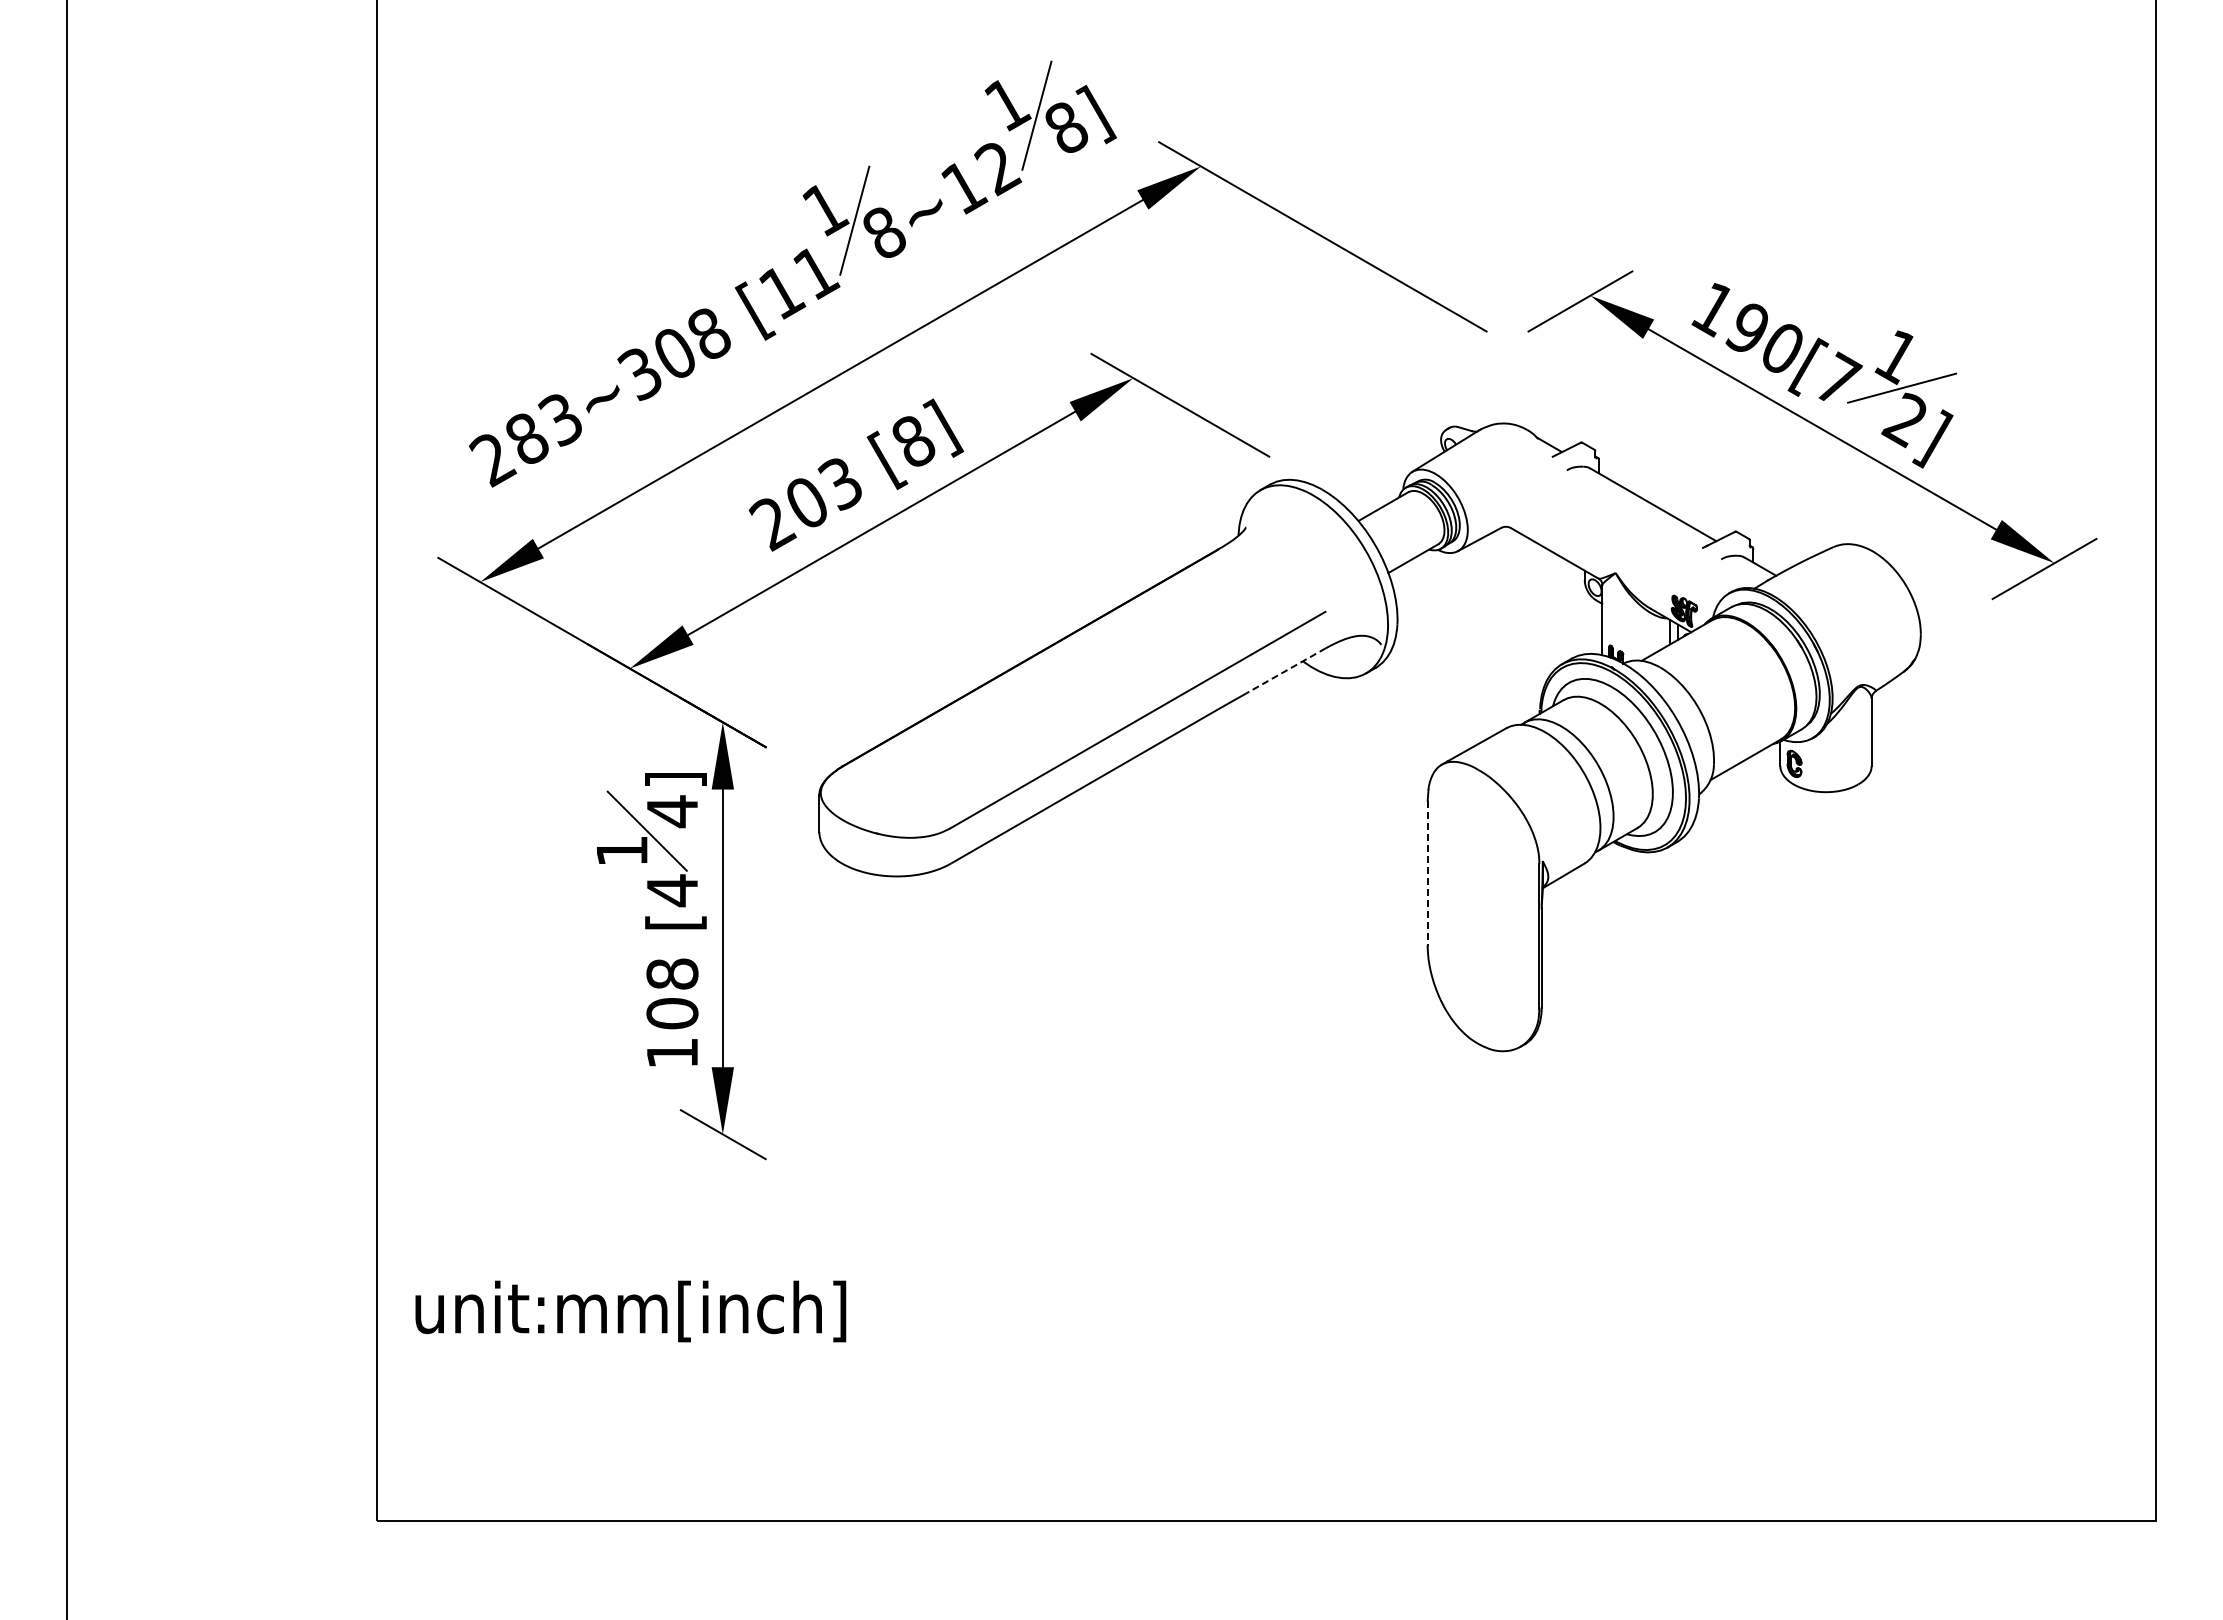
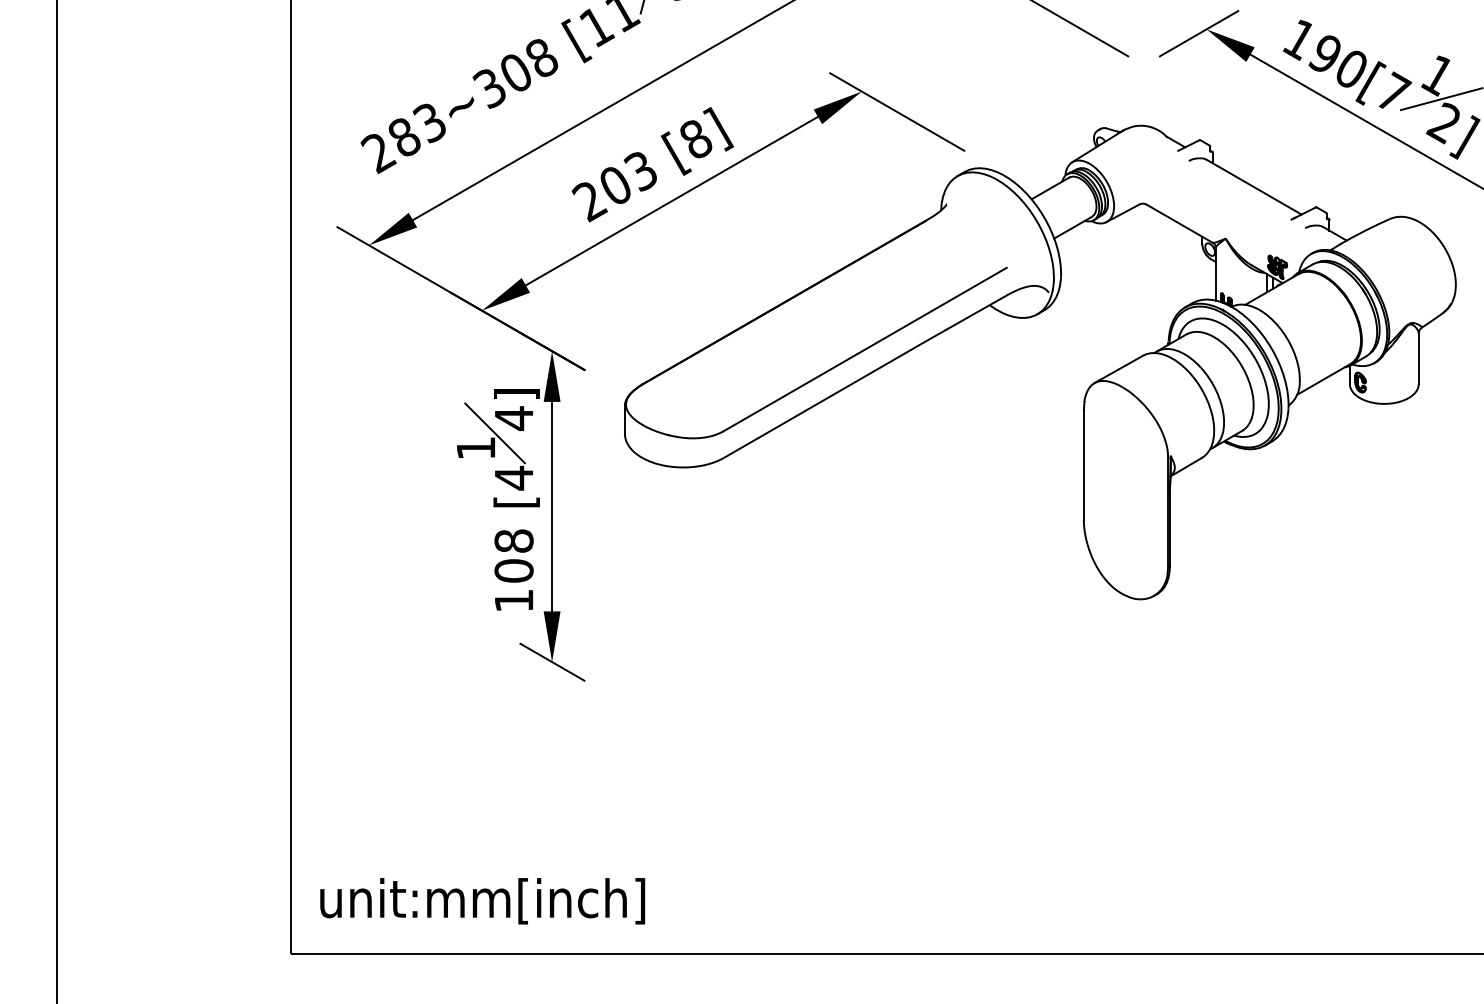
line: (1286, 670) -> (977, 312), dashed -> solid
line: (1427, 873) -> (1083, 465), dashed -> solid
text: (630, 1311) -> (482, 901), moved

